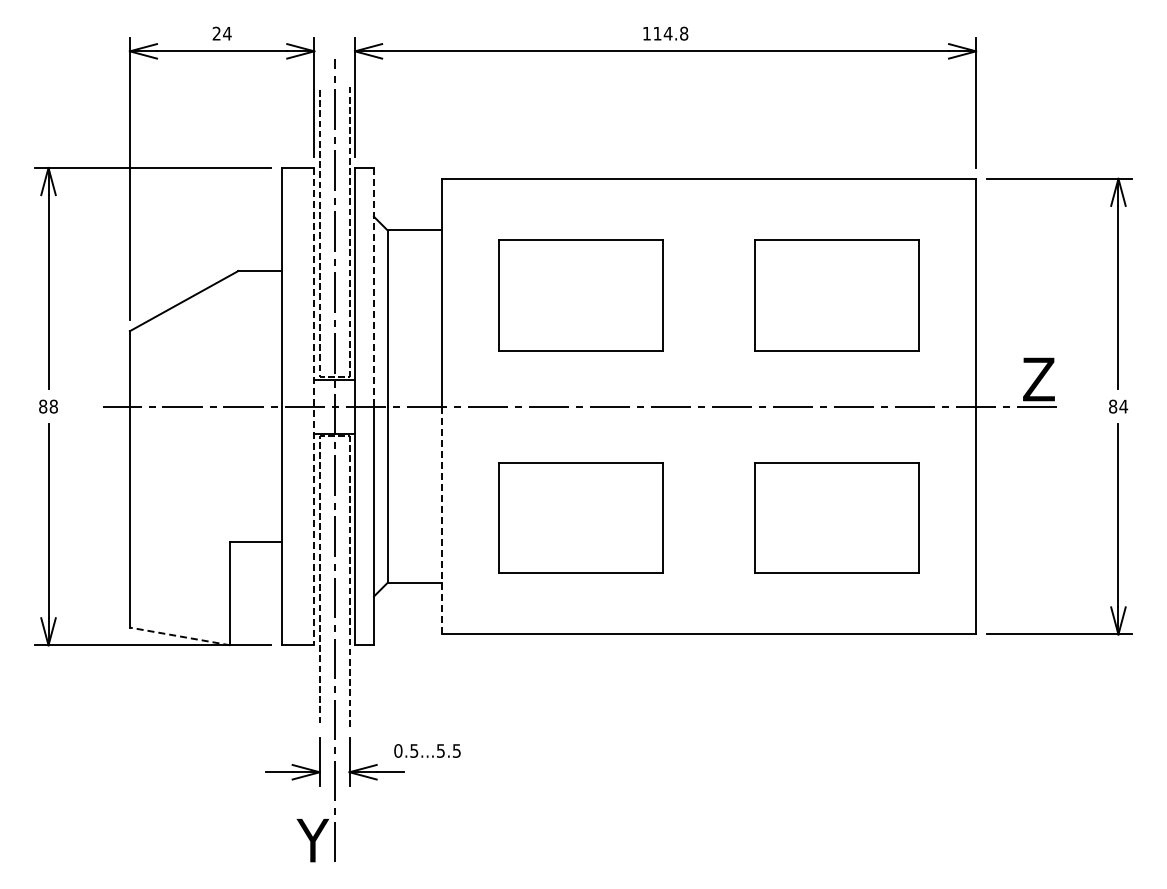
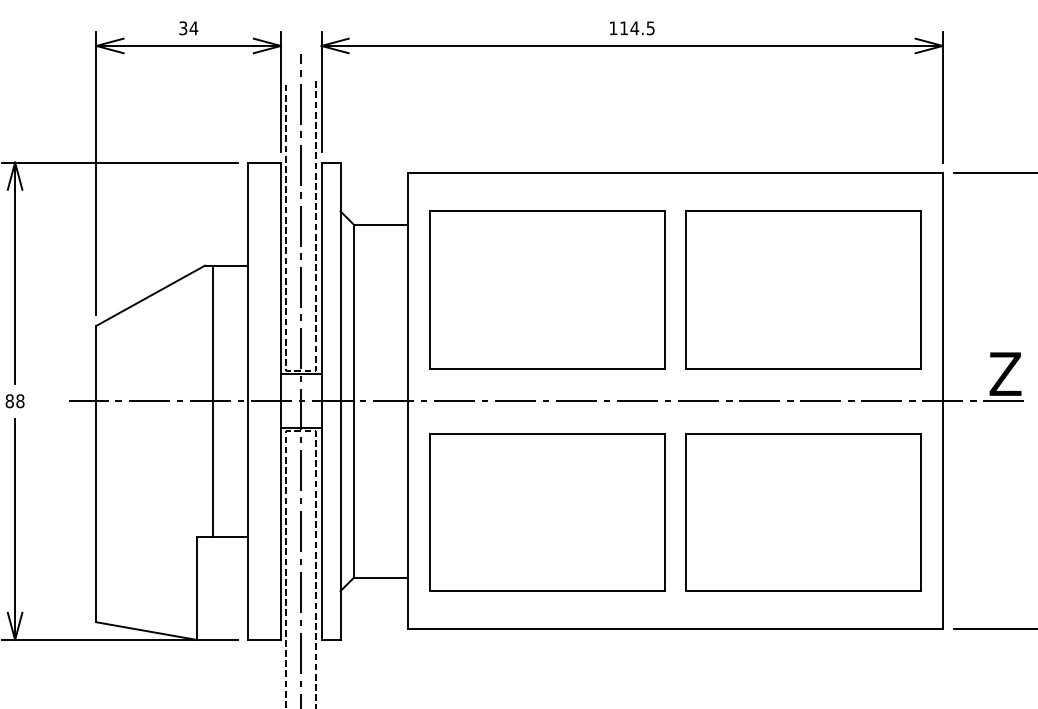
text: (216, 33) -> (183, 28), 24 -> 34
text: (684, 33) -> (651, 28), 114.8 -> 114.5
line: (374, 287) -> (341, 282), dashed -> solid
part: (580, 295) -> (547, 290), size x1.43
part: (836, 295) -> (803, 290), size x1.43
line: (246, 406) -> (213, 401), added
line: (314, 406) -> (281, 401), dashed -> solid
part: (580, 517) -> (547, 512), size x1.43
part: (836, 517) -> (803, 512), size x1.43
line: (441, 520) -> (408, 515), dashed -> solid
line: (180, 636) -> (147, 631), dashed -> solid

